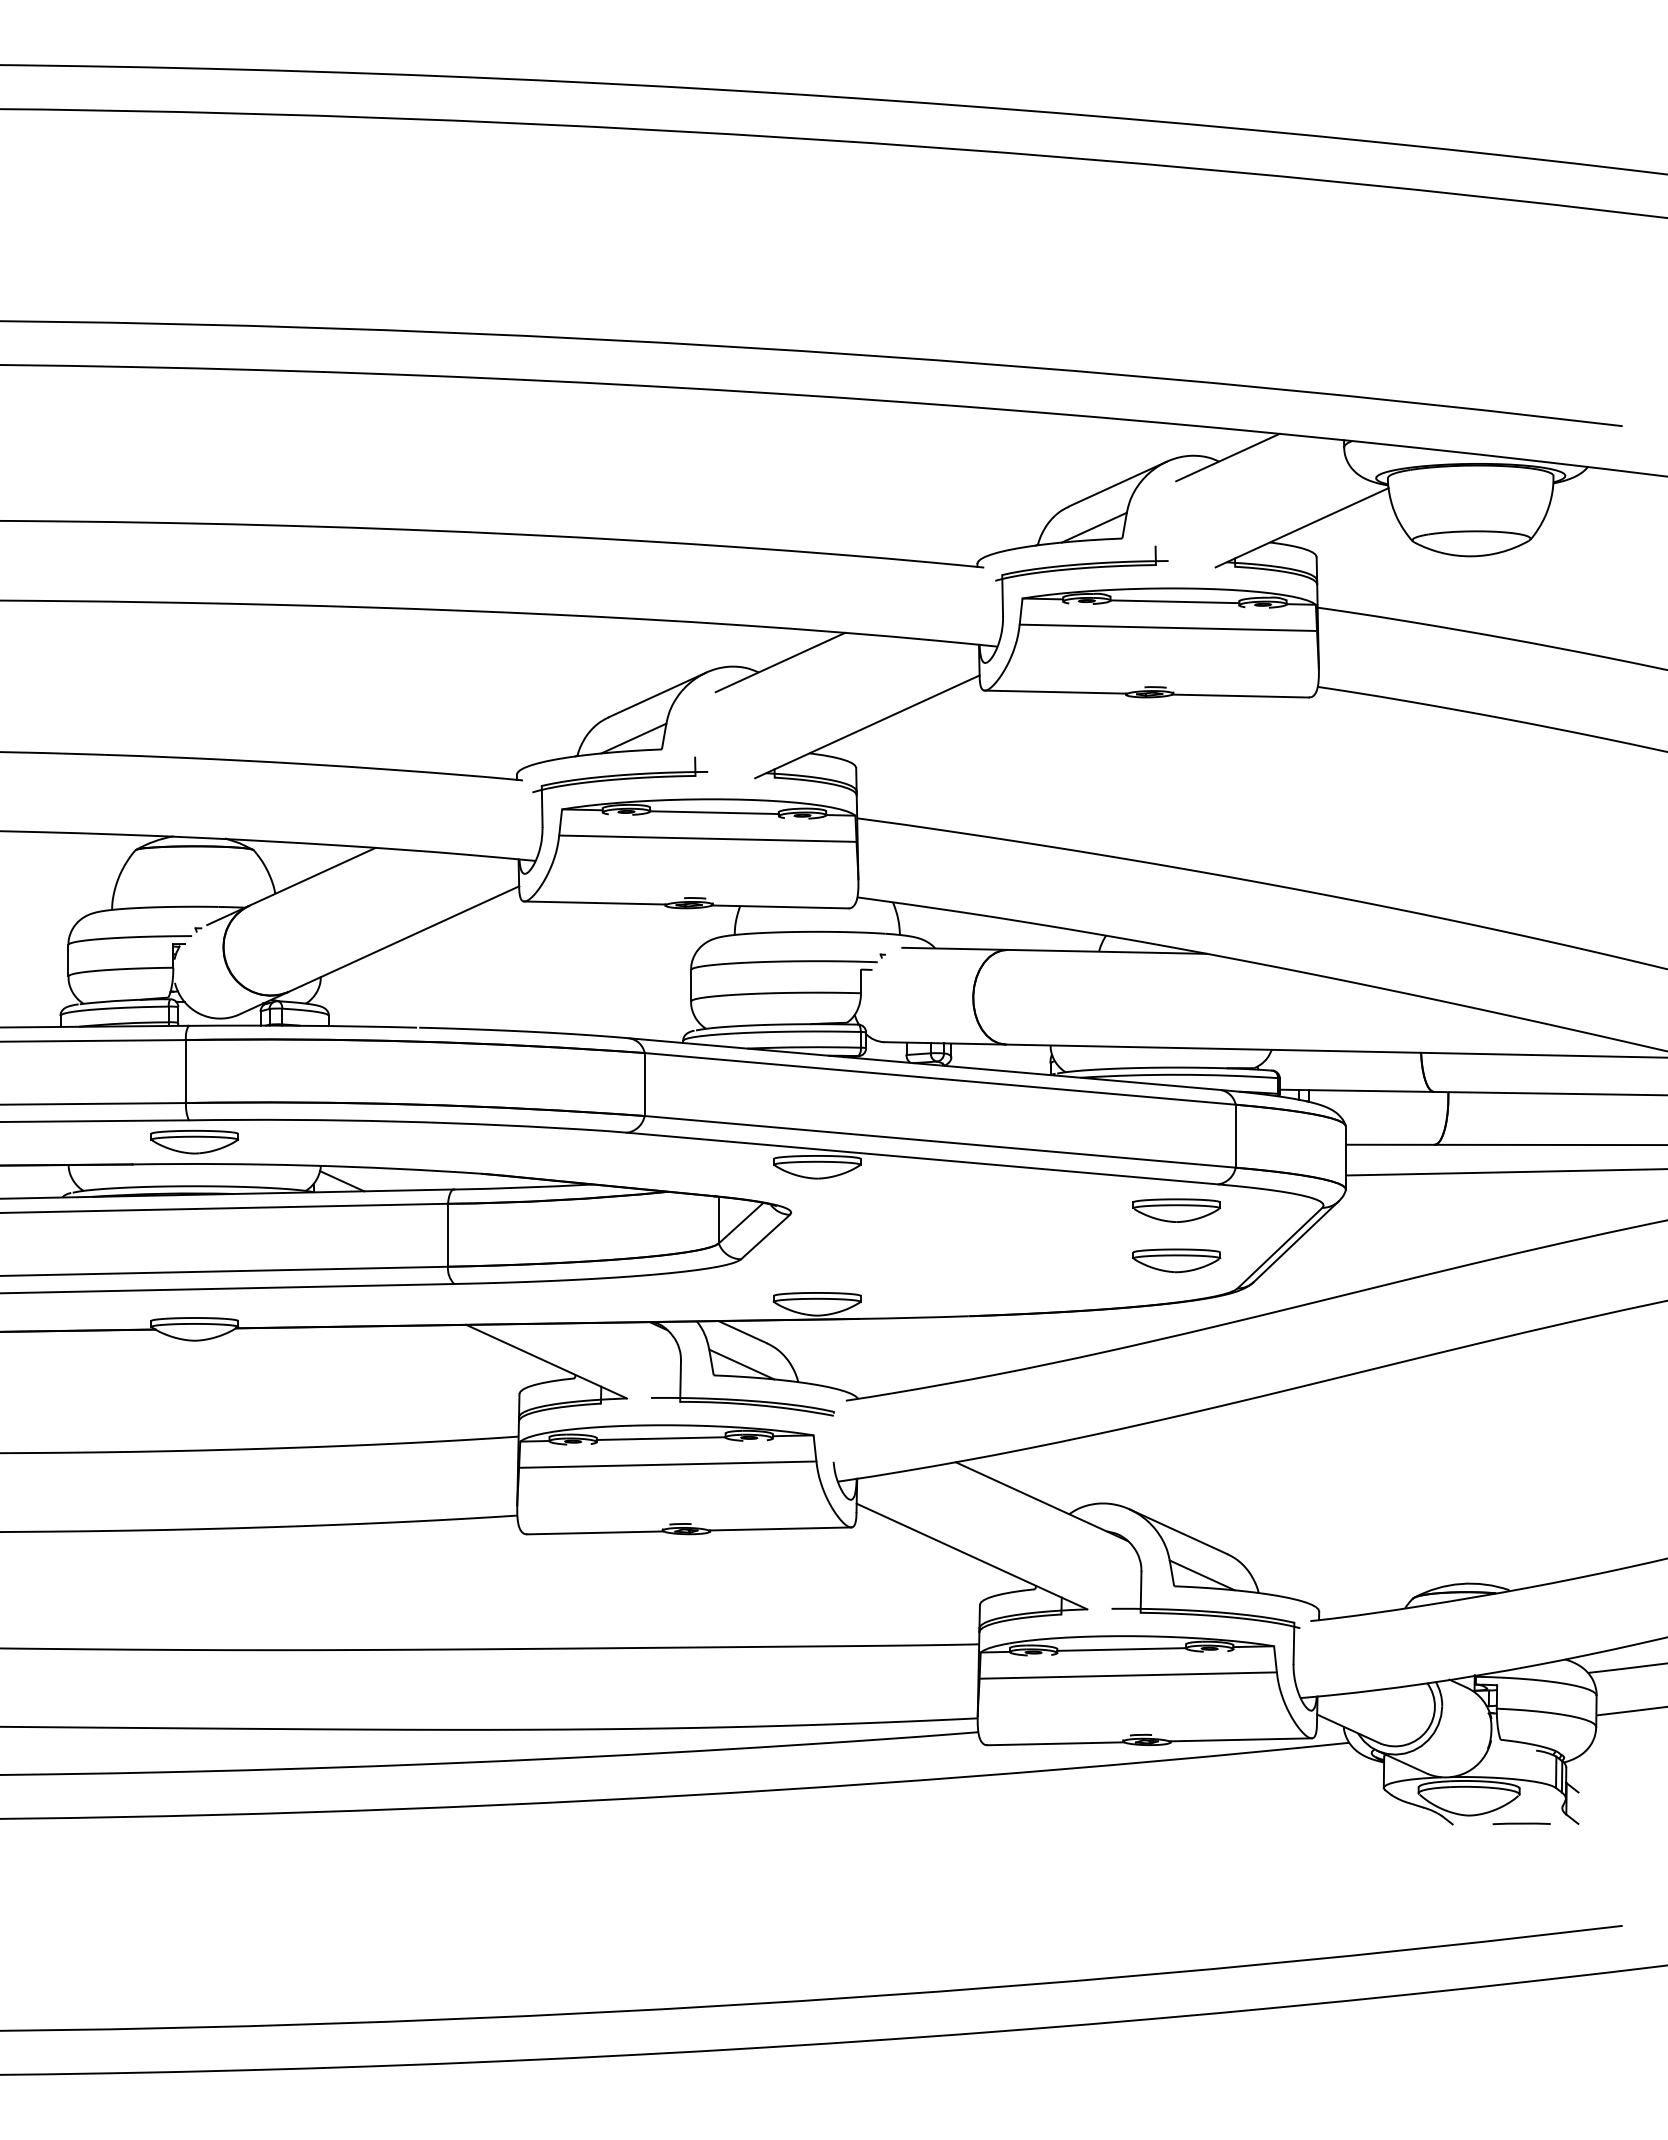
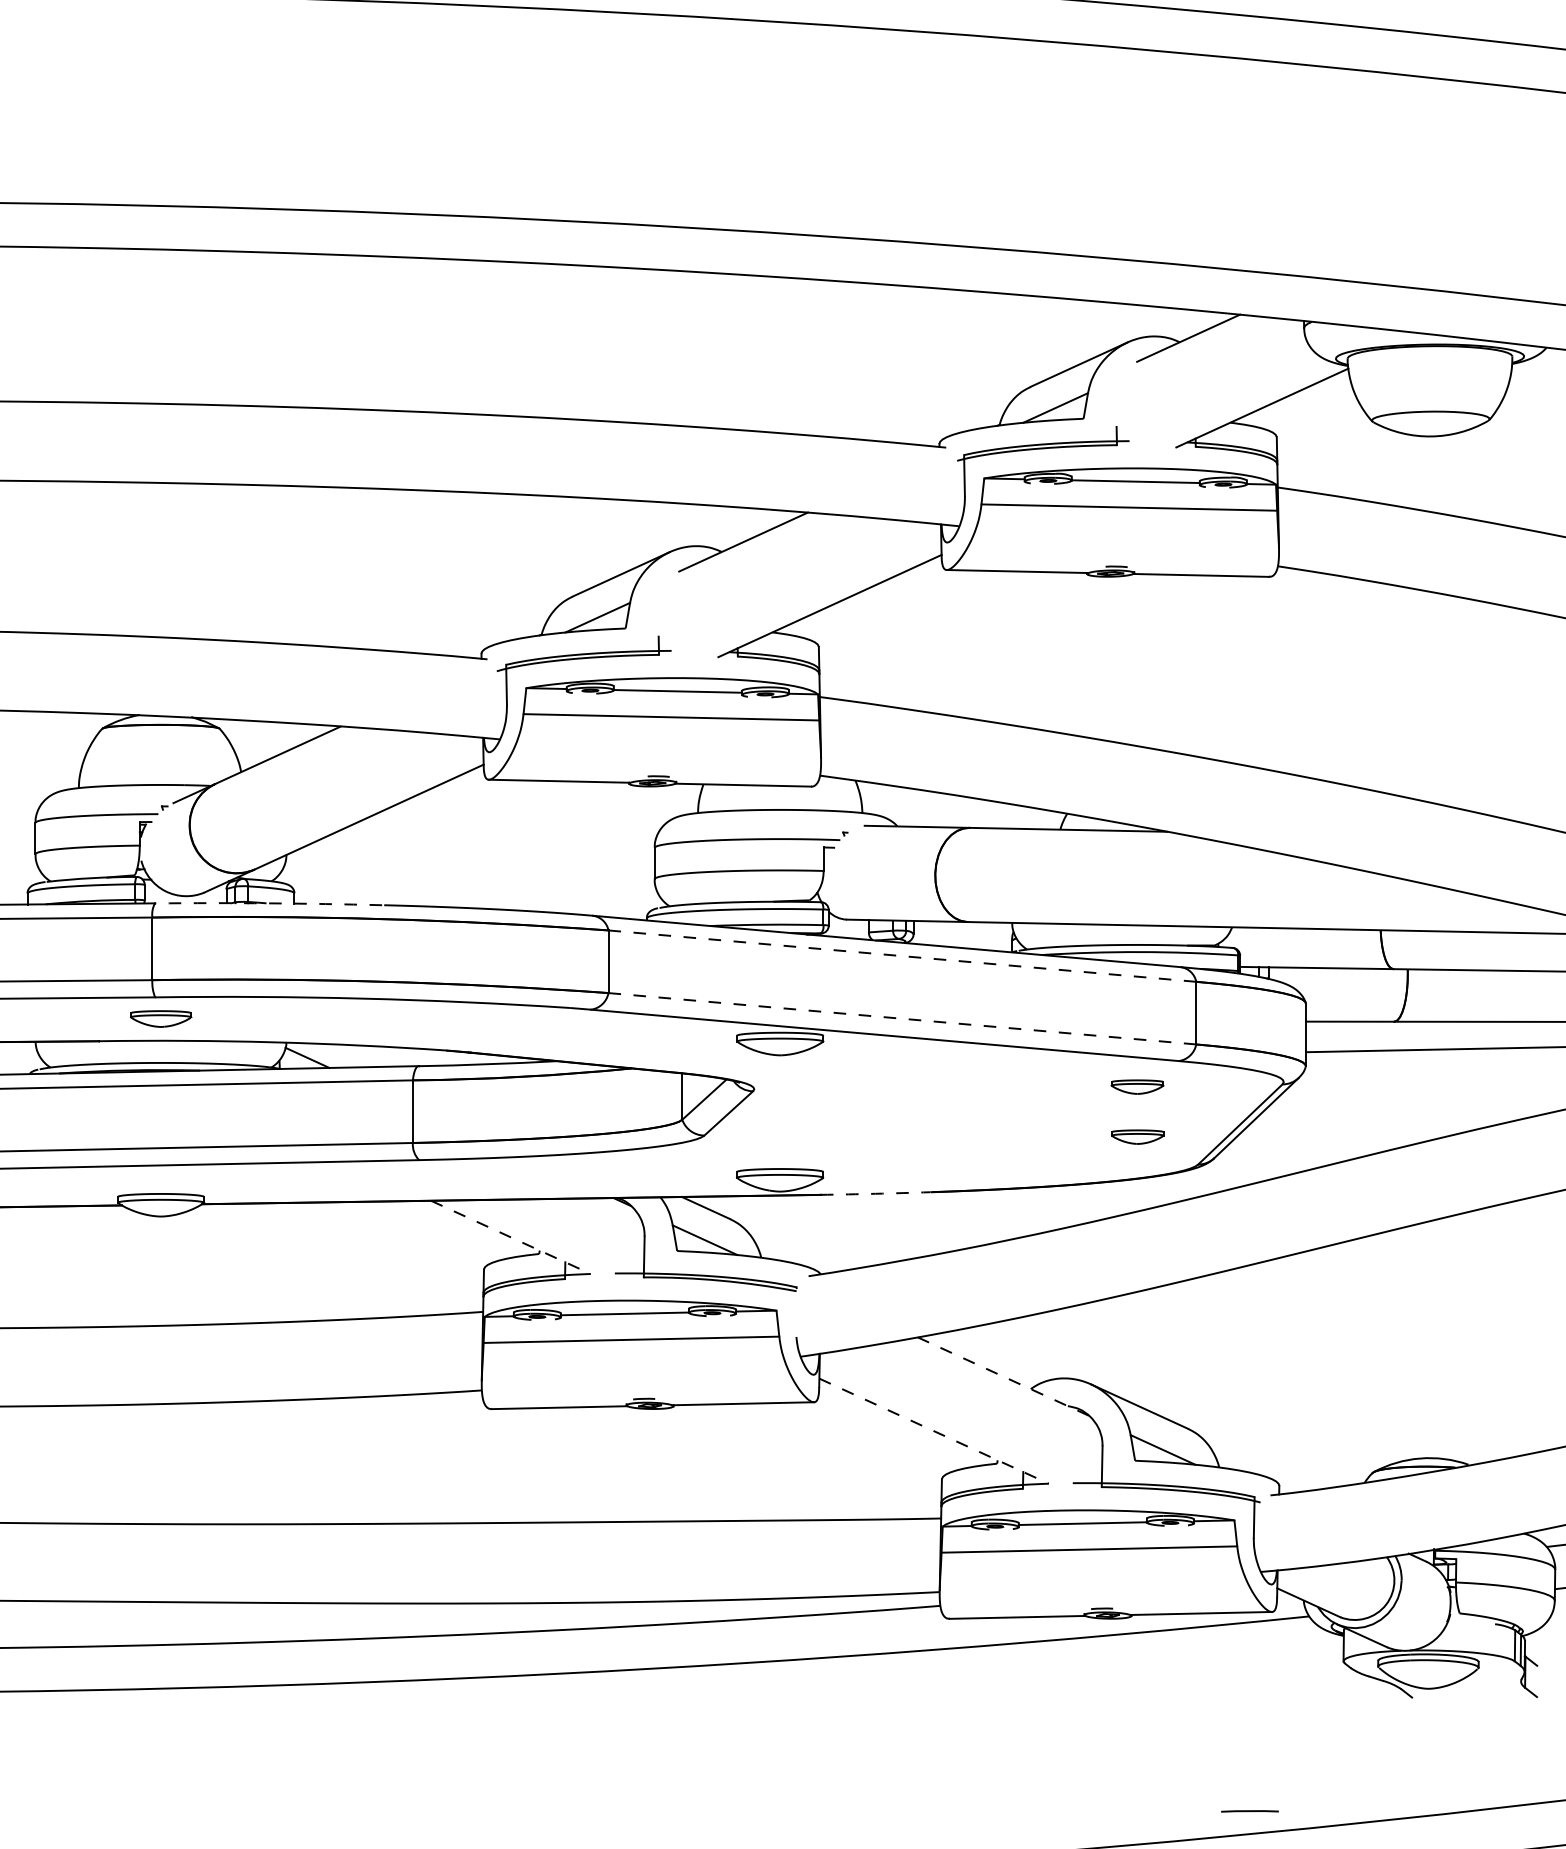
arc: (302, 1025) -> (268, 903), solid -> dashed
line: (940, 1078) -> (902, 955), solid -> dashed
part: (194, 1141) -> (160, 1018), size x0.7
line: (940, 1141) -> (902, 1018), solid -> dashed
part: (1176, 1210) -> (1137, 1087), size x0.6
part: (1176, 1260) -> (1137, 1136), size x0.6
arc: (913, 1317) -> (875, 1193), solid -> dashed
line: (547, 1361) -> (511, 1237), solid -> dashed
line: (1041, 1501) -> (1003, 1376), solid -> dashed
line: (972, 1556) -> (934, 1431), solid -> dashed
line: (1521, 1823) -> (1249, 1811), moved

